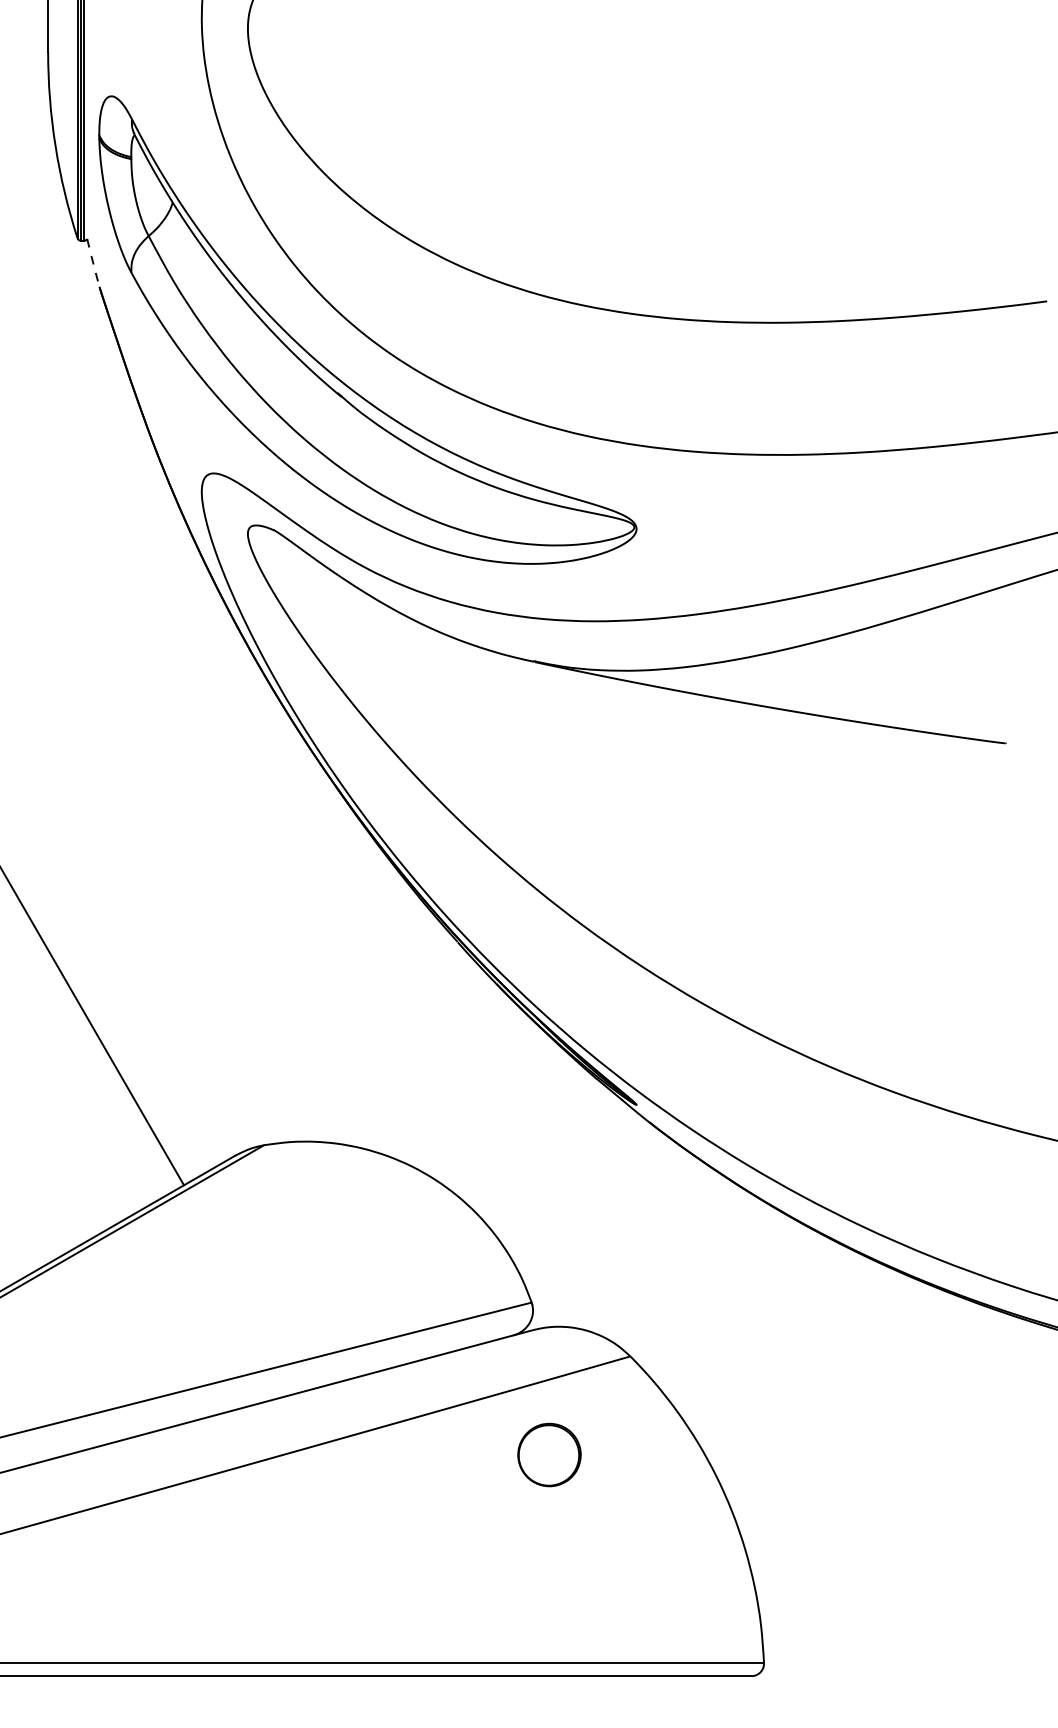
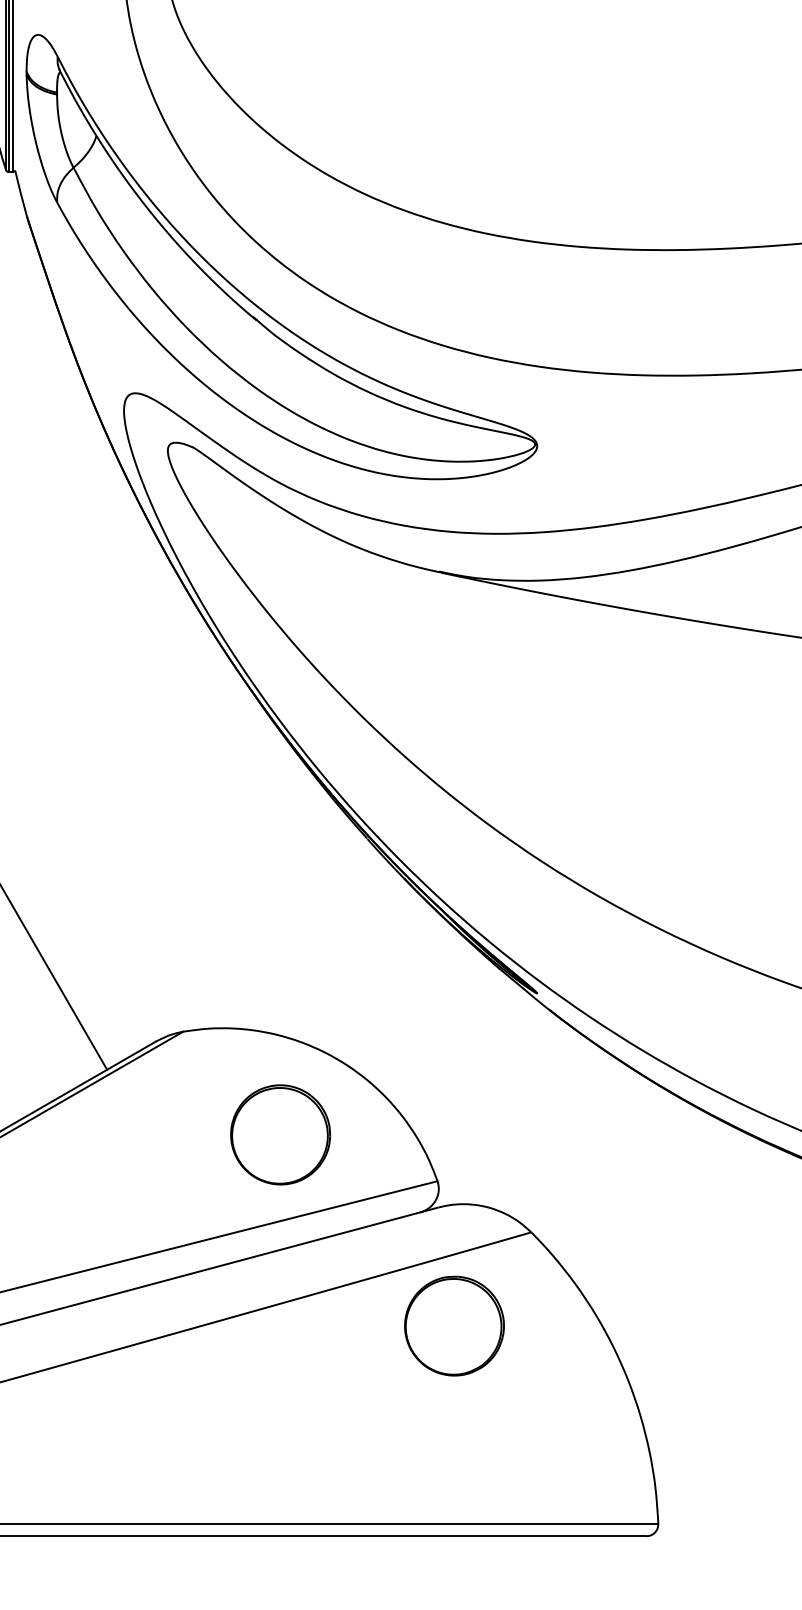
arc: (93, 263) -> (21, 193), dashed -> solid
part: (366, 1253) -> (280, 1134), added
part: (549, 1454) -> (454, 1325), size x1.67

